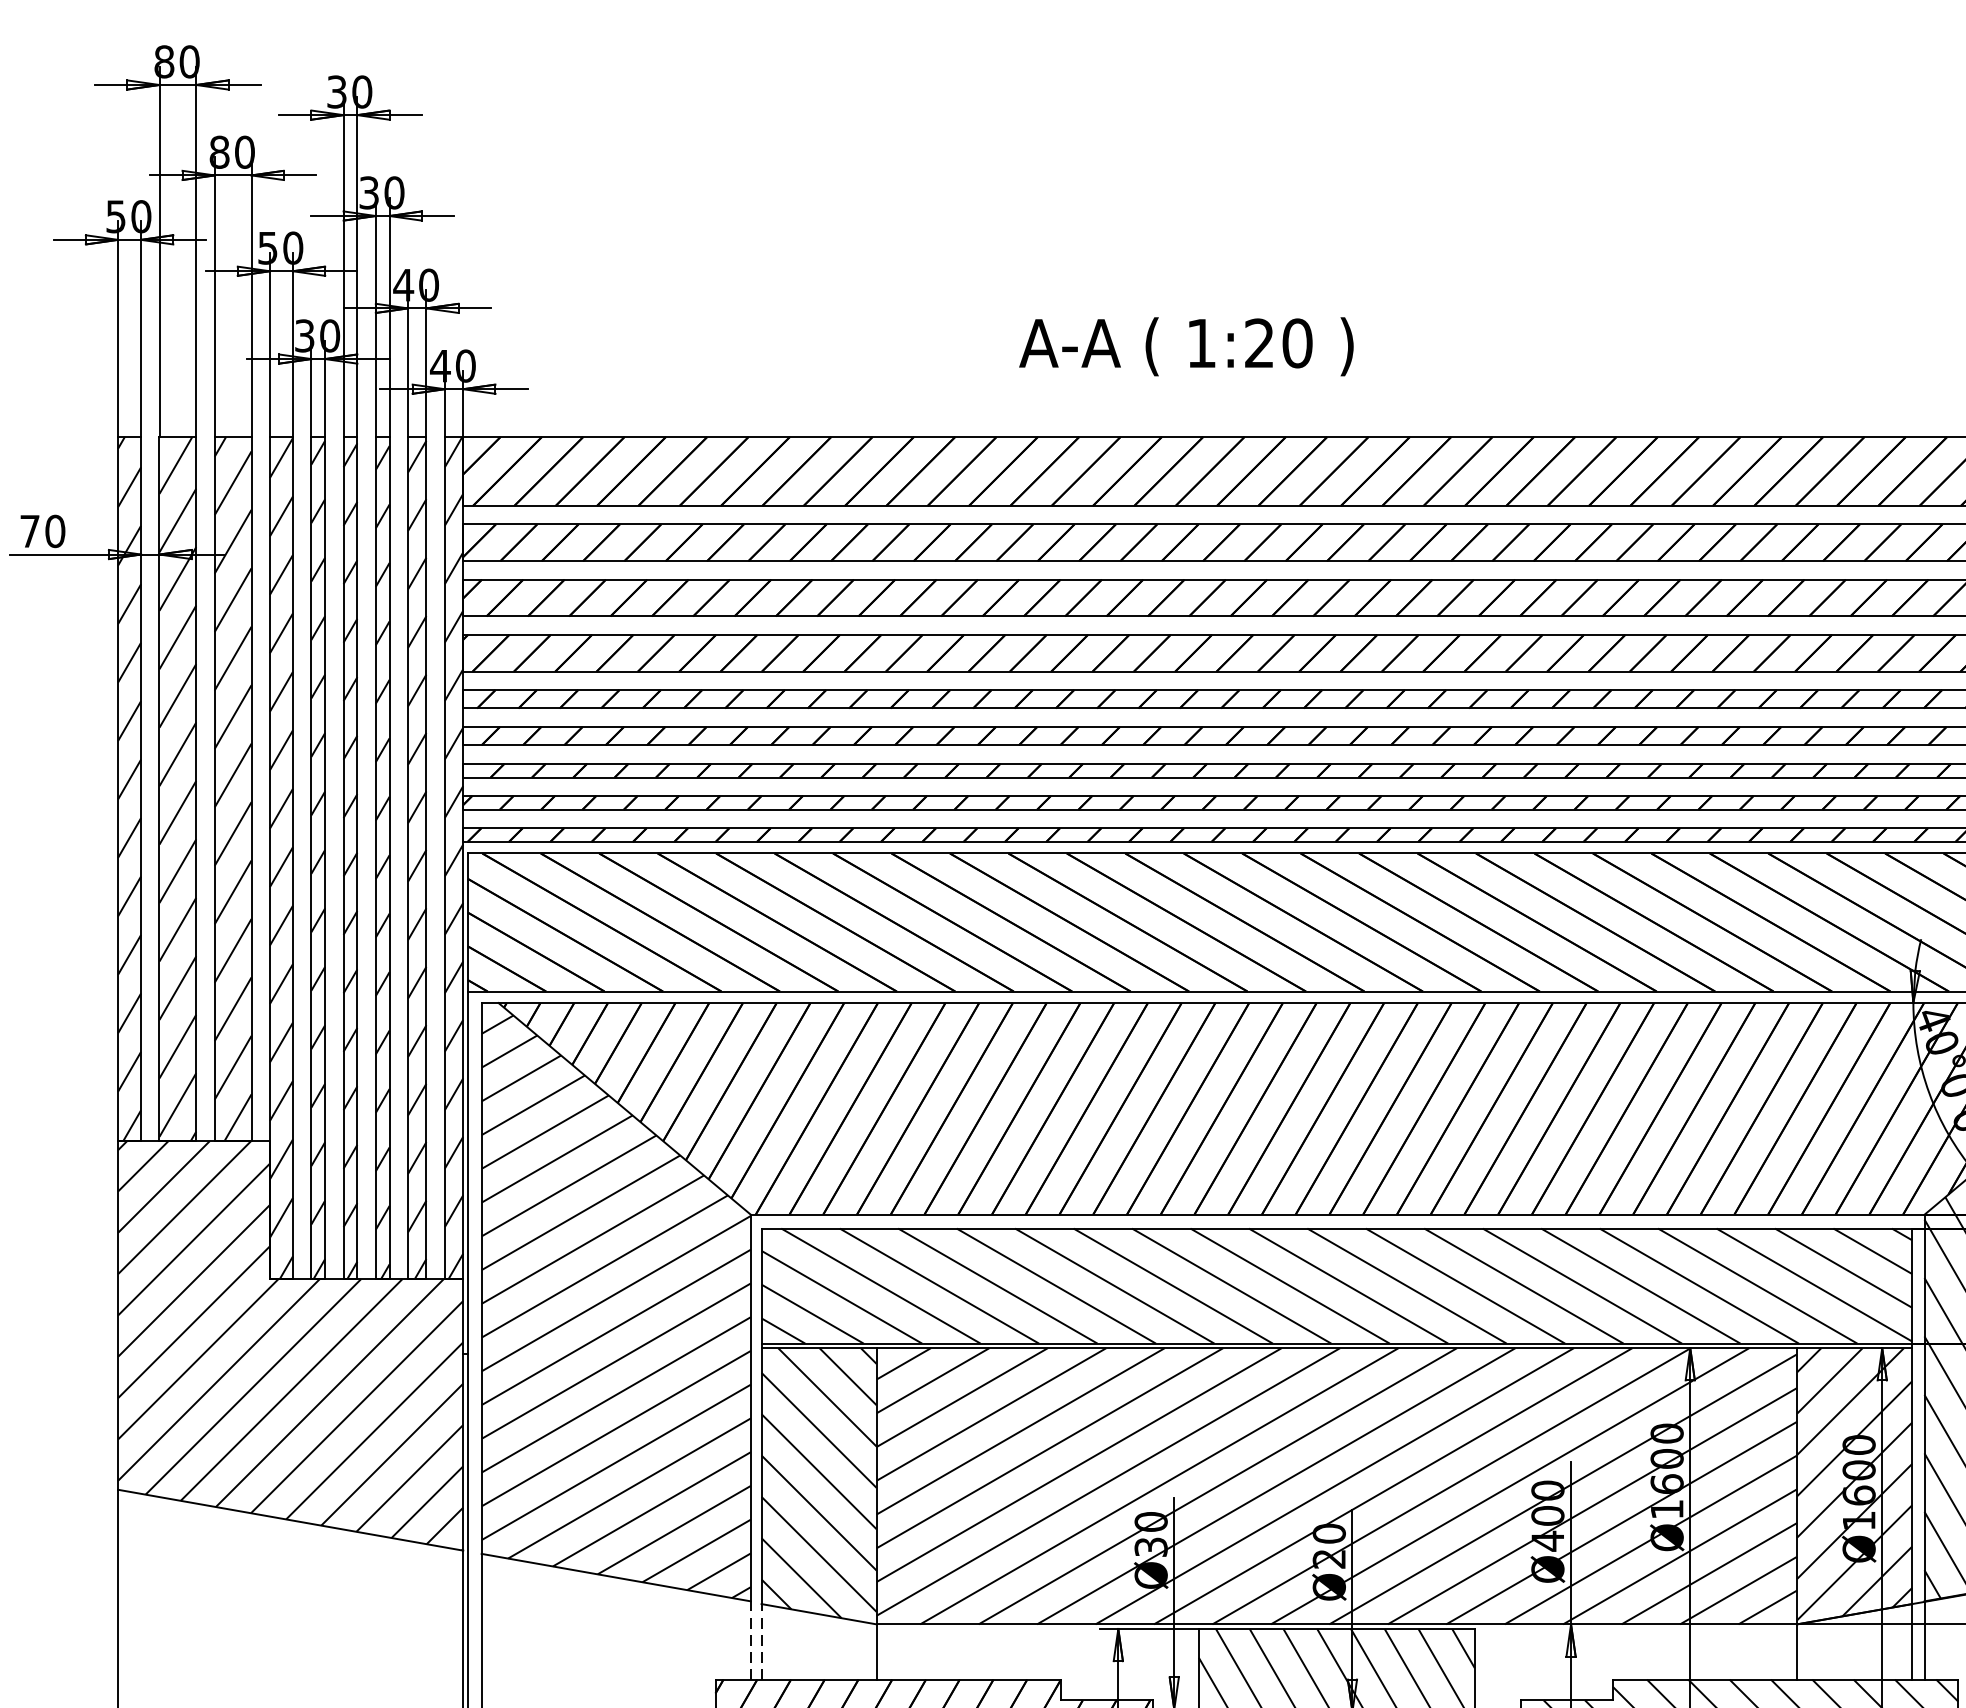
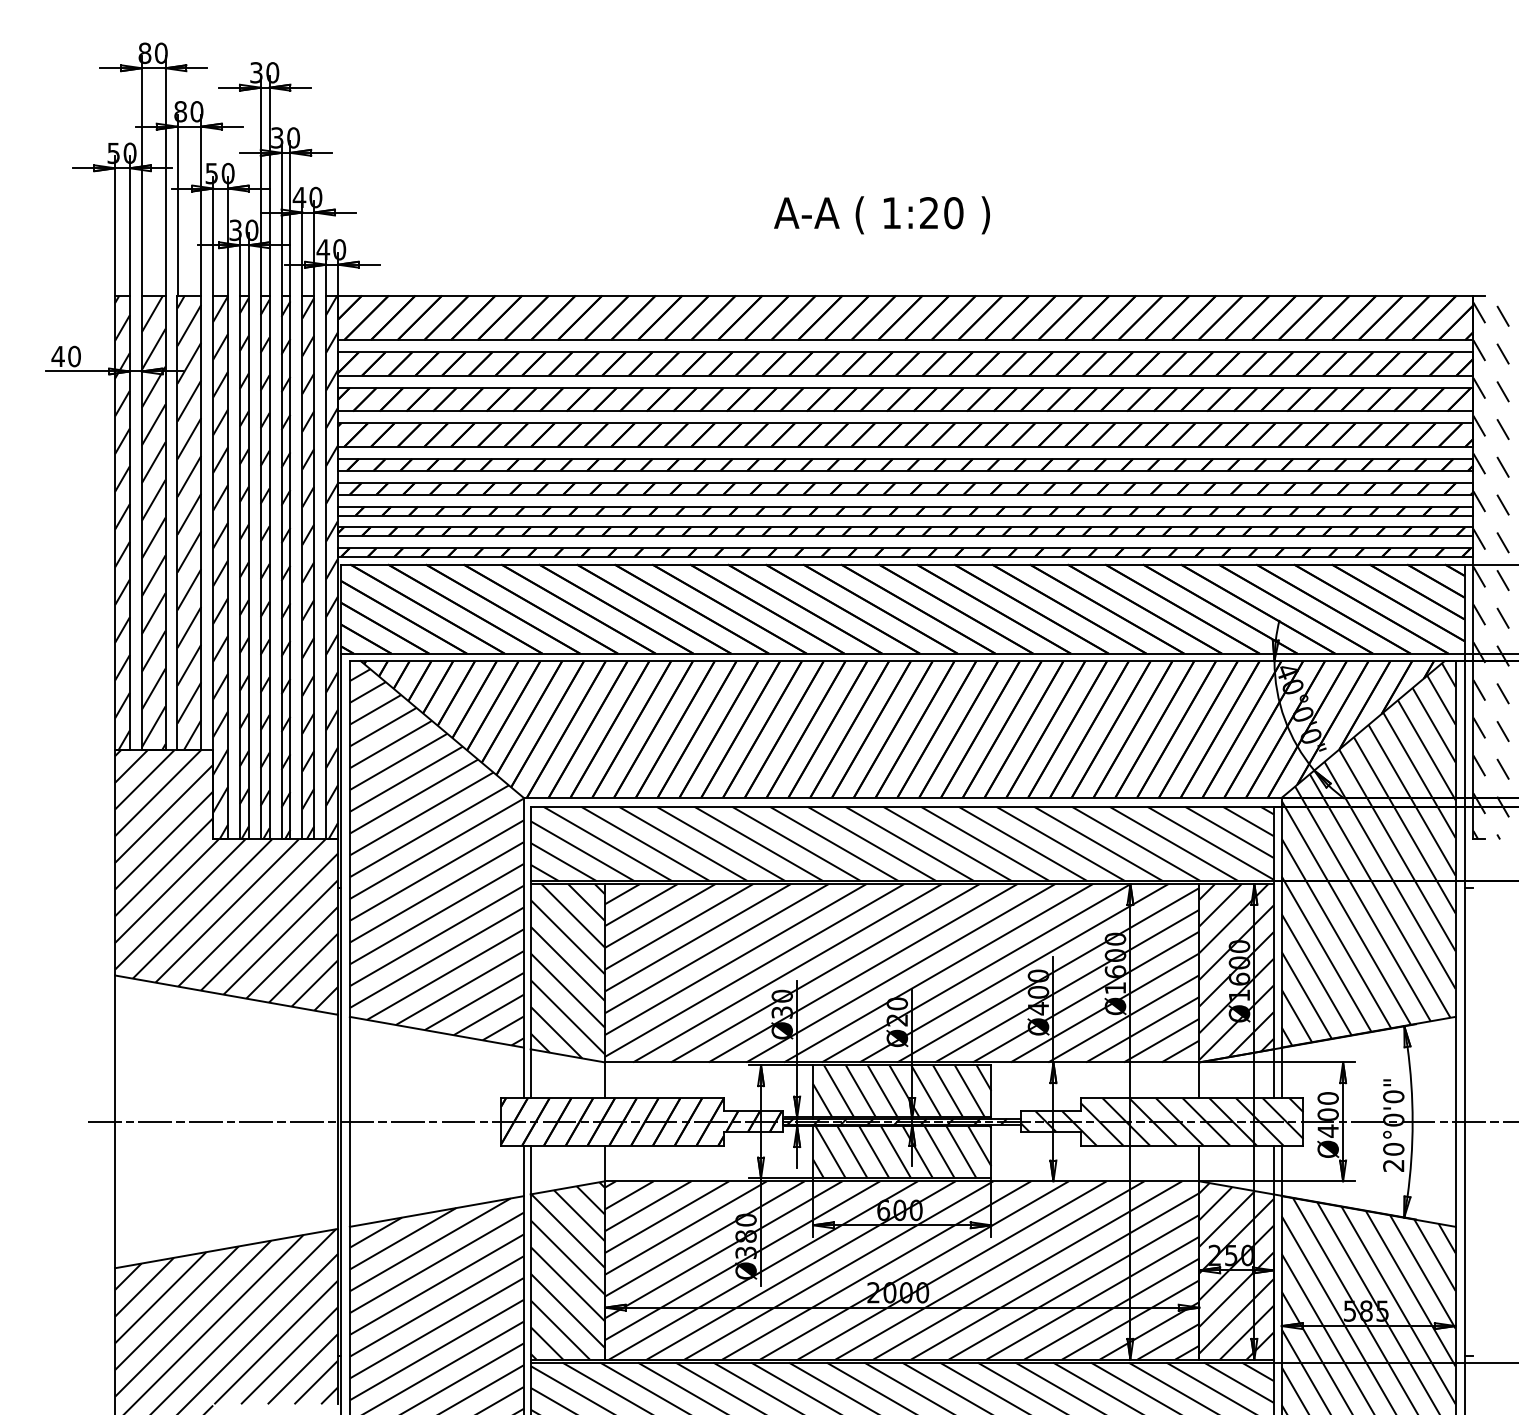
text: (1185, 347) -> (881, 215), moved
text: (28, 531) -> (57, 356), 70 -> 40
line: (750, 1639) -> (523, 1072), dashed -> solid
line: (761, 1641) -> (530, 1073), dashed -> solid

